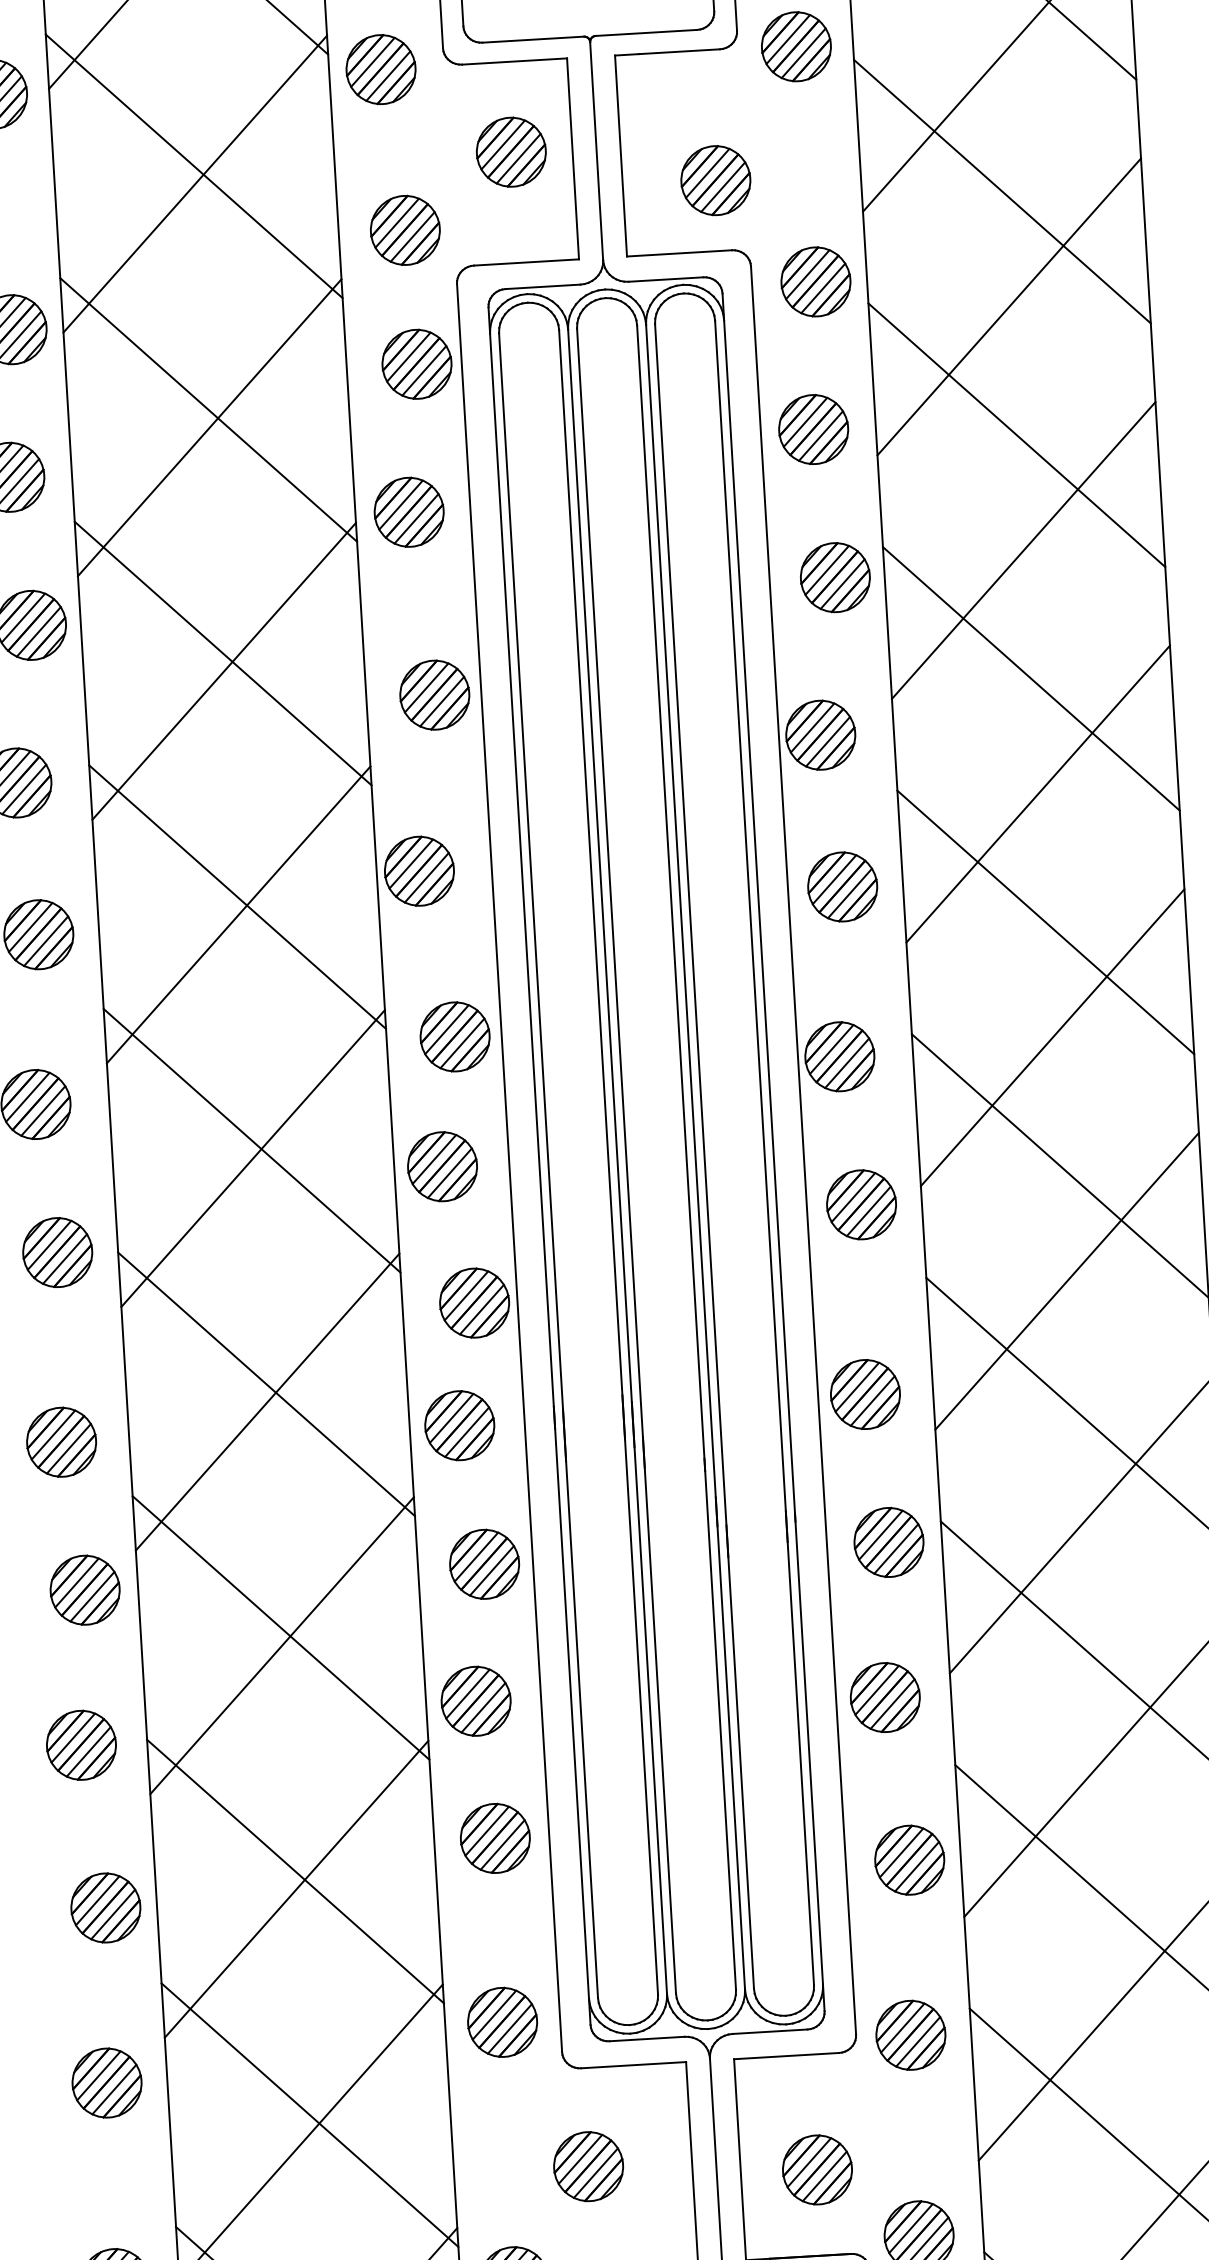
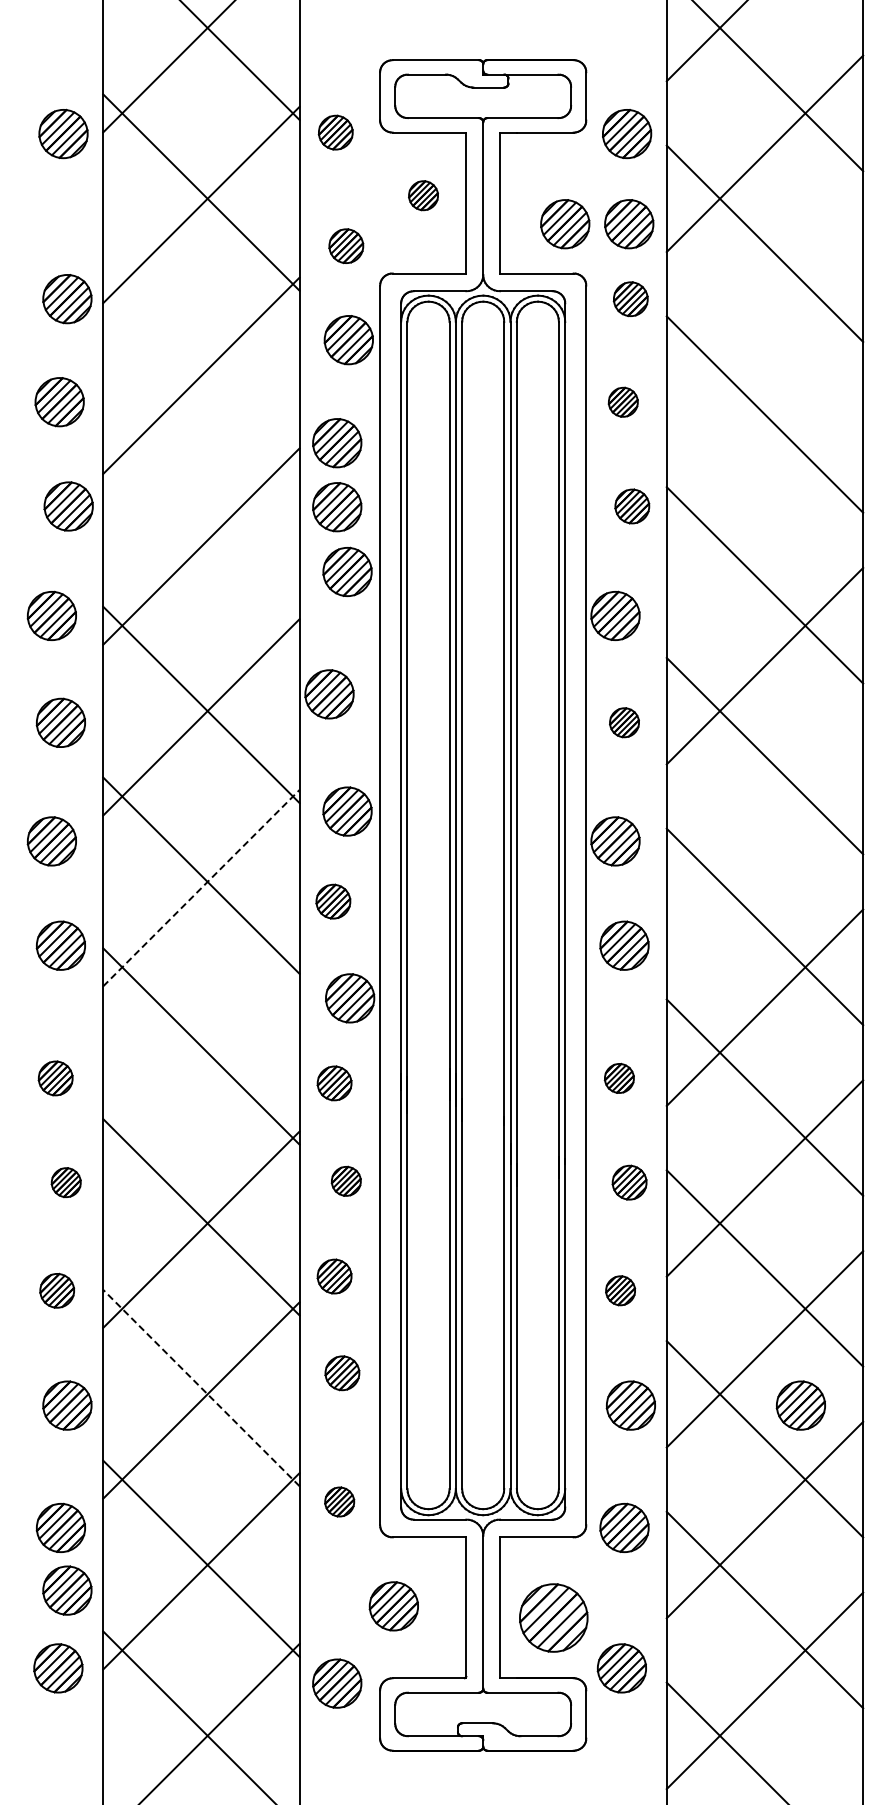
part: (380, 69) -> (335, 132), size x0.7
part: (511, 151) -> (423, 195), size x0.6
part: (807, 175) -> (629, 224), added
part: (405, 230) -> (346, 246), size x0.7
part: (815, 282) -> (630, 299), size x0.7
line: (1008, 306) -> (764, 324), removed
line: (208, 410) -> (201, 363), removed
part: (814, 430) -> (623, 402), size x0.6
line: (1023, 550) -> (764, 495), removed
part: (835, 577) -> (632, 506), size x0.7
part: (414, 604) -> (337, 507), added
line: (223, 652) -> (201, 533), removed
part: (842, 886) -> (624, 722), size x0.6
line: (1051, 1037) -> (764, 836), removed
line: (253, 1159) -> (201, 888), solid -> dashed
part: (442, 1166) -> (333, 901), size x0.7
part: (865, 1394) -> (619, 1078), size x0.6
line: (267, 1401) -> (201, 1058), removed
part: (459, 1425) -> (334, 1083), size x0.7
part: (61, 1442) -> (55, 1078), size x0.7
part: (888, 1542) -> (629, 1182), size x0.7
part: (484, 1564) -> (346, 1181), size x0.6
part: (85, 1589) -> (66, 1182), size x0.6
part: (885, 1696) -> (620, 1290), size x0.6
part: (475, 1701) -> (334, 1276), size x0.7
part: (81, 1744) -> (57, 1290), size x0.7
part: (495, 1838) -> (342, 1373), size x0.7
part: (1151, 1845) -> (800, 1405), added
line: (295, 1872) -> (201, 1388), solid -> dashed
part: (502, 2021) -> (339, 1501), size x0.6
part: (817, 2170) -> (553, 1618), size x1.4
part: (121, 2171) -> (67, 1590), added

